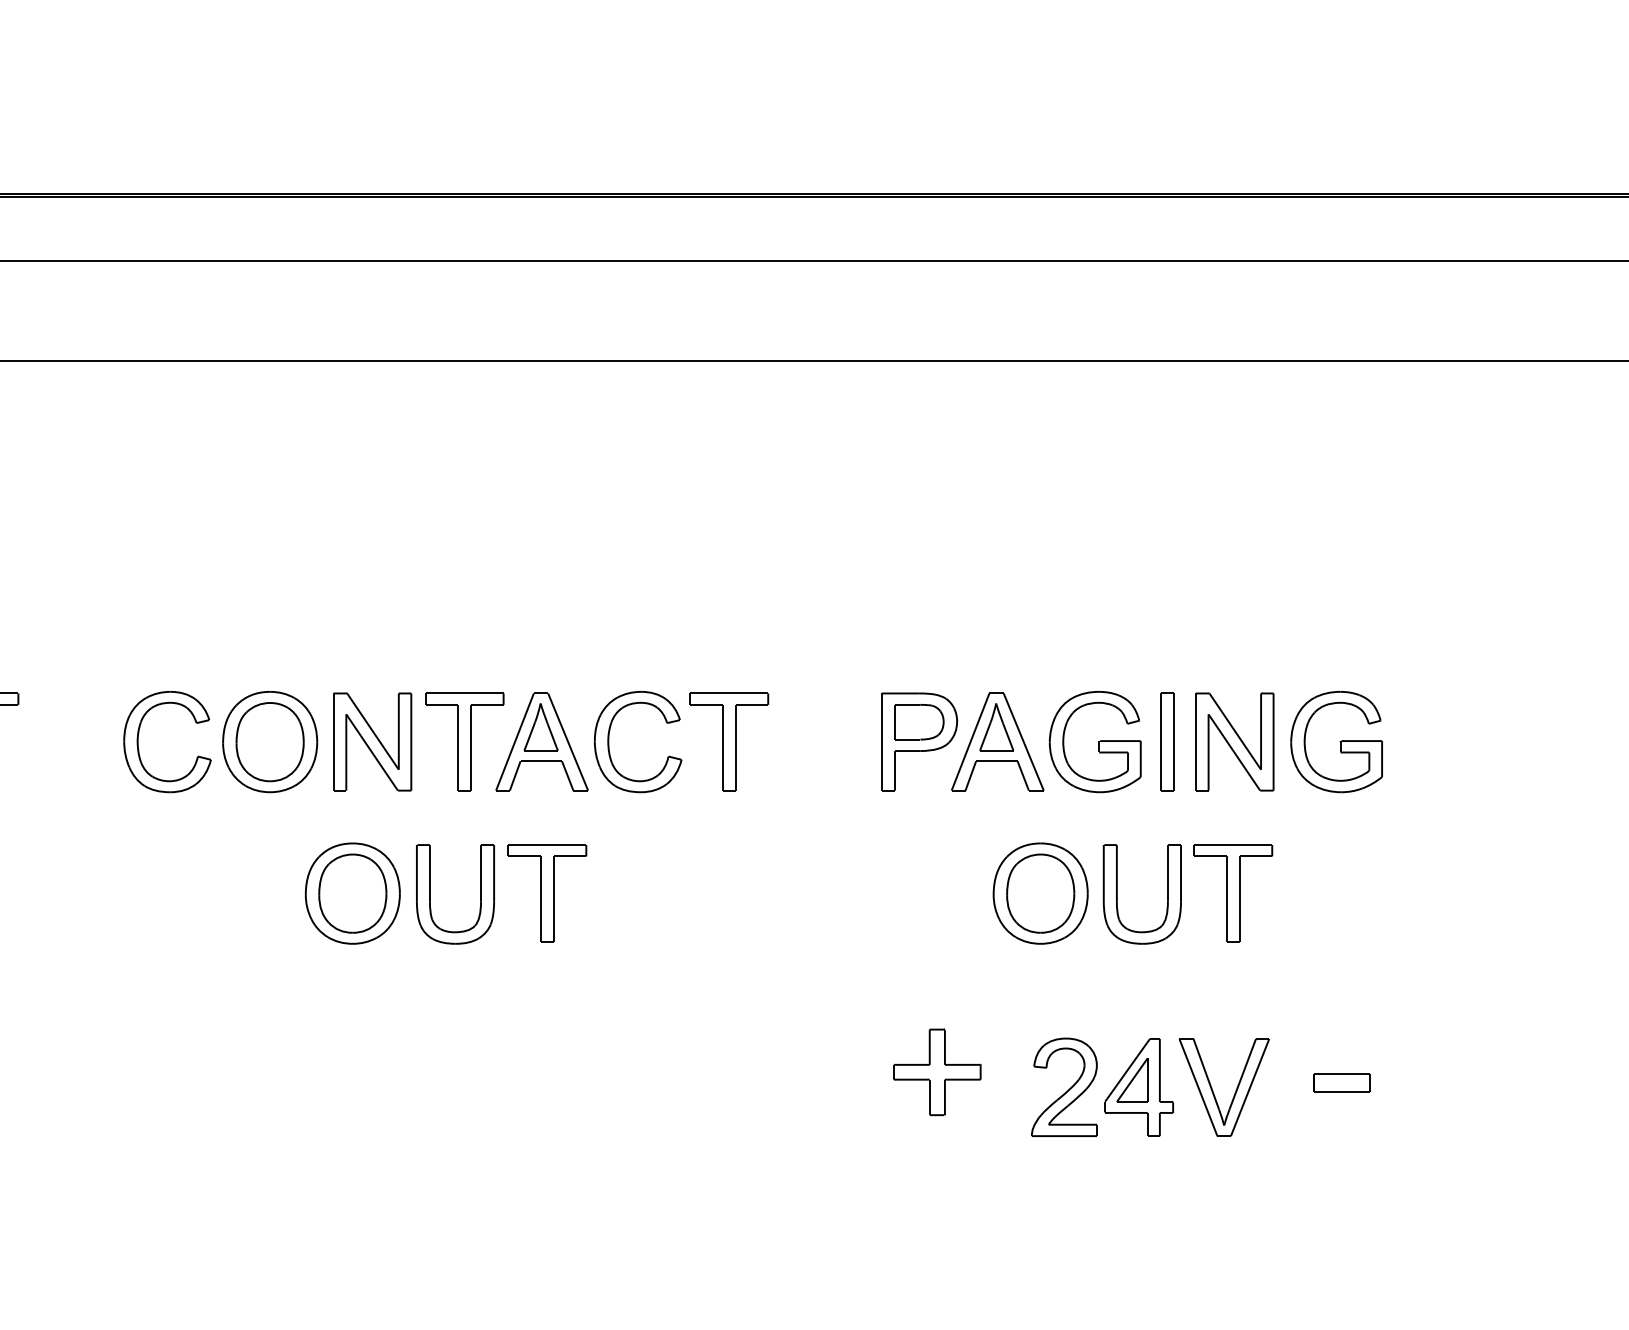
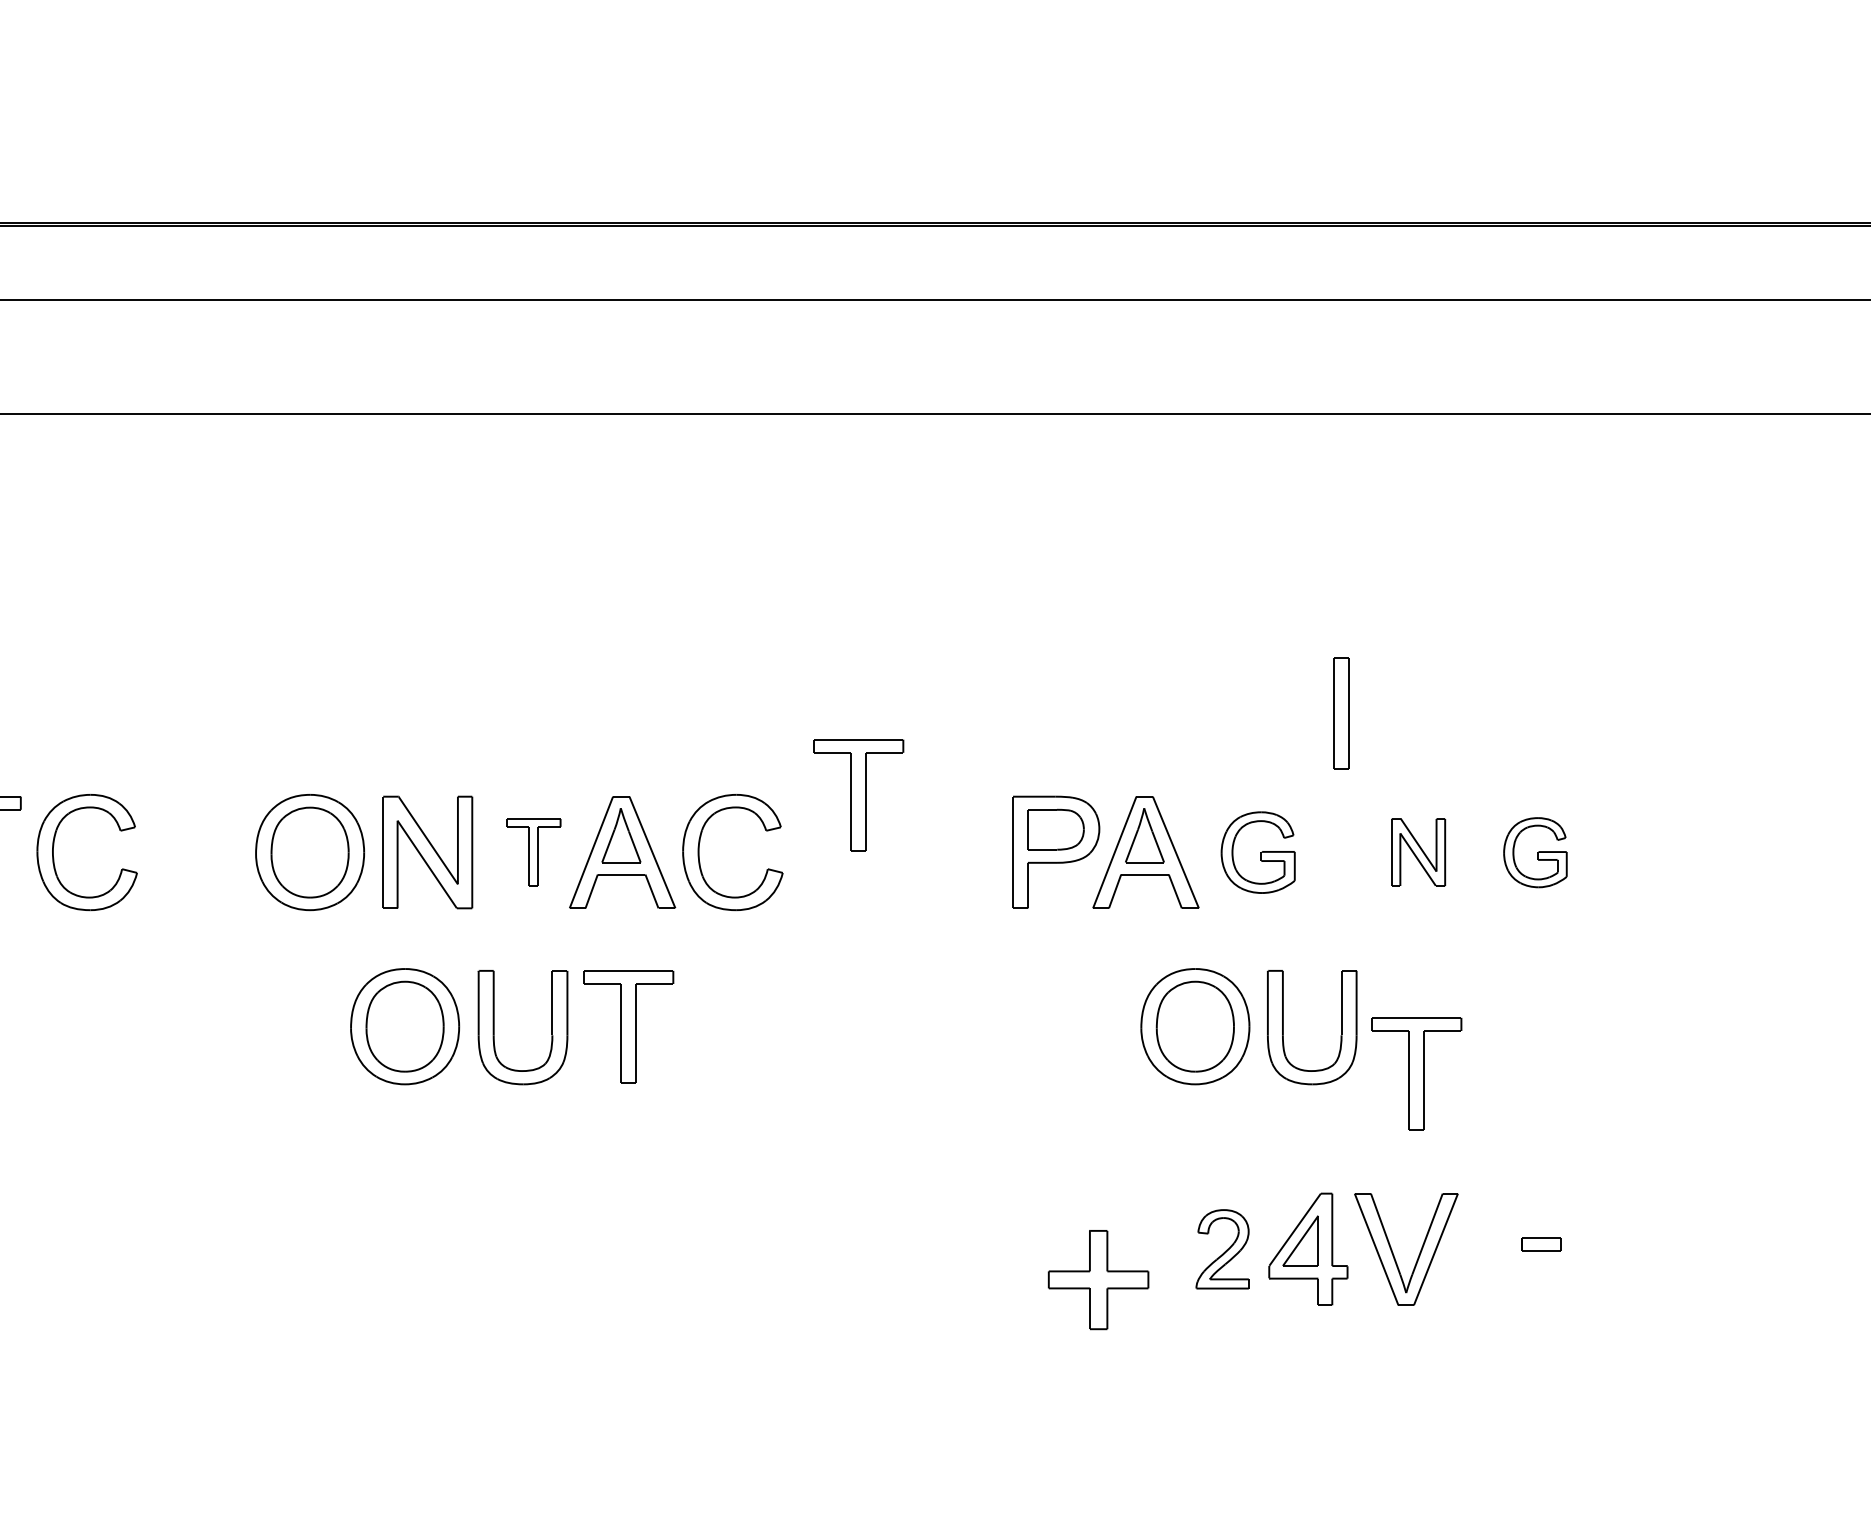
part: (464, 742) -> (533, 852), size x0.6
part: (729, 742) -> (858, 795), moved
part: (1095, 742) -> (1258, 852), size x0.7
part: (1167, 742) -> (1341, 713), moved
part: (1234, 742) -> (1418, 852), size x0.6
part: (1336, 742) -> (1535, 852), size x0.6
part: (139, 747) -> (54, 858), moved
part: (1233, 893) -> (1416, 1073), moved
part: (937, 1072) -> (1098, 1280), moved
part: (1341, 1083) -> (1541, 1244), size x0.6
part: (1064, 1087) -> (1222, 1249), size x0.7

